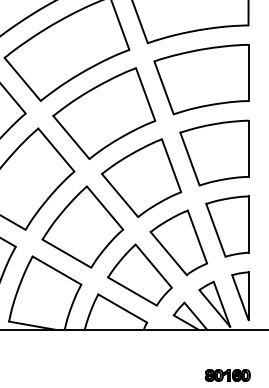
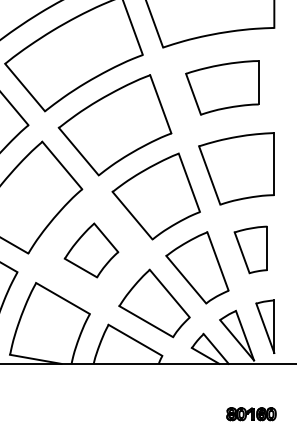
part: (201, 79) -> (222, 87), size x0.7
part: (82, 226) -> (91, 249), size x0.6
part: (227, 226) -> (251, 249), size x0.7

